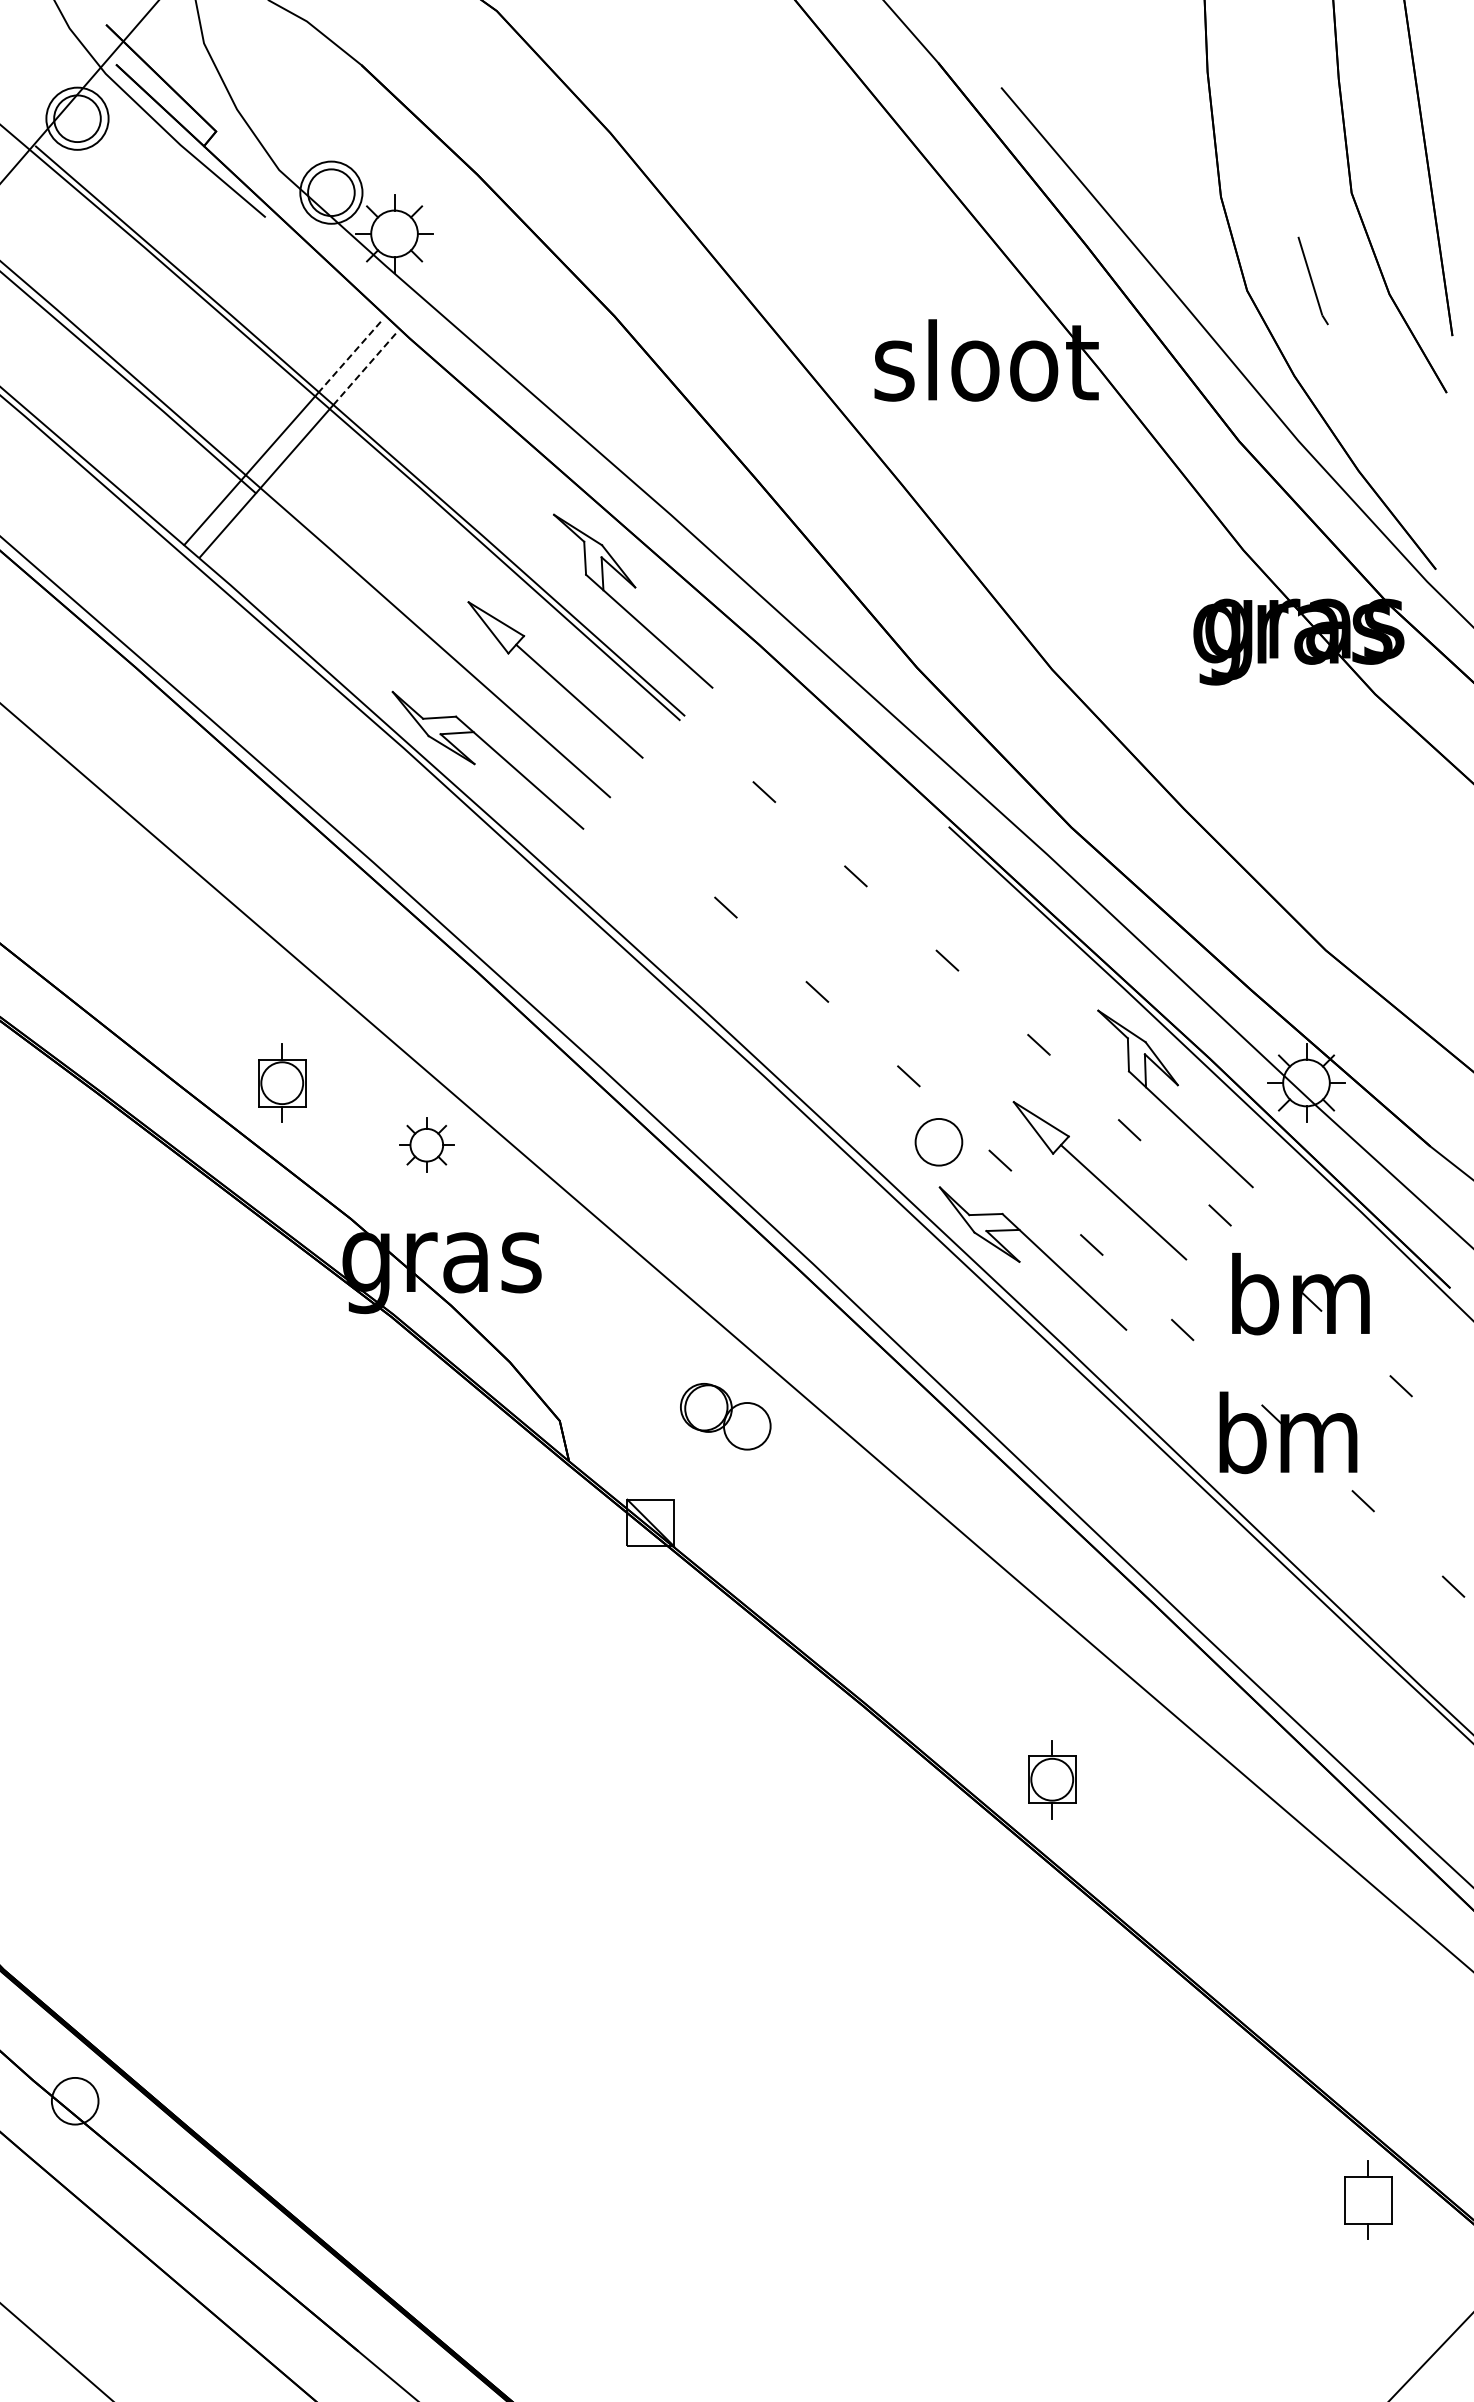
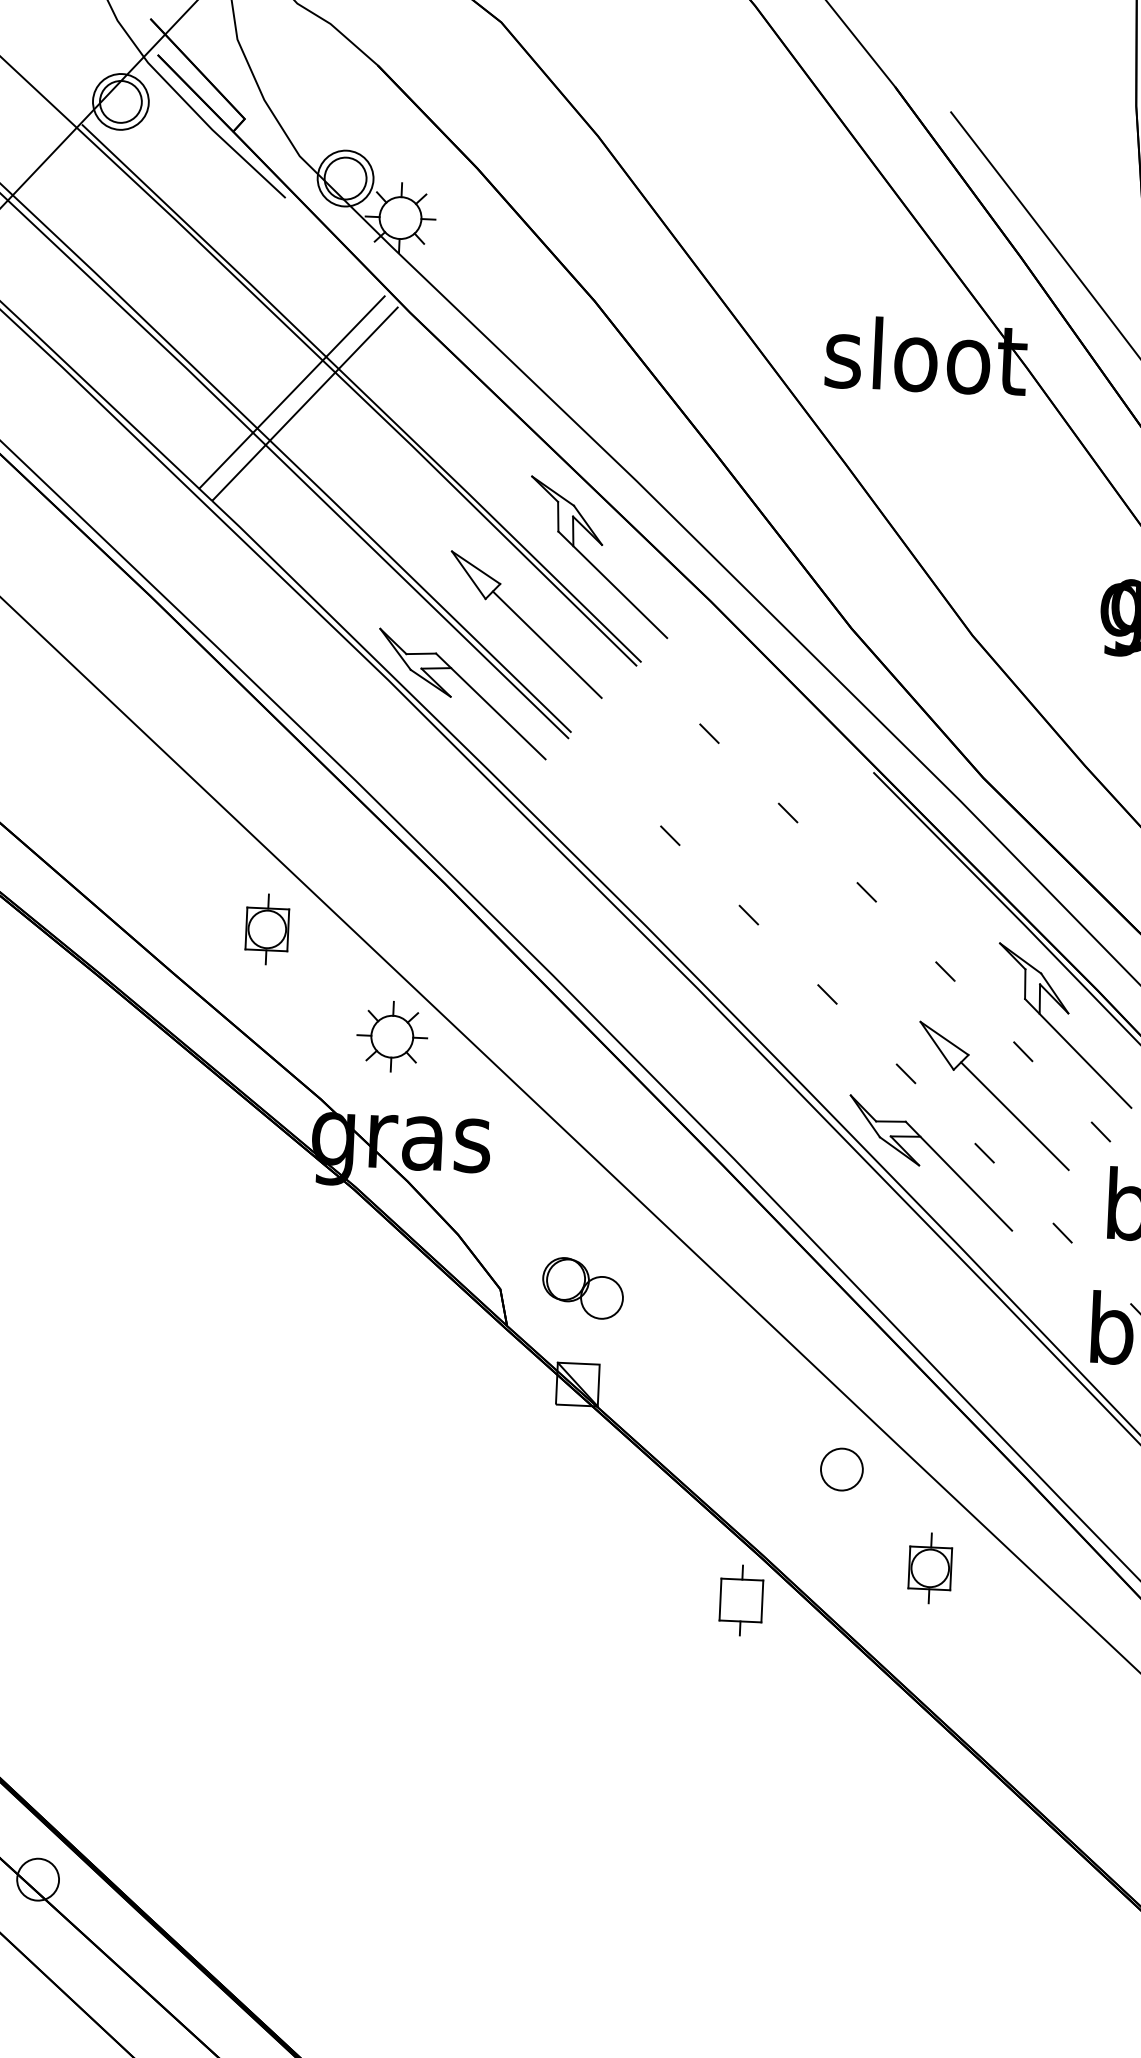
line: (349, 356) -> (355, 326), dashed -> solid
line: (364, 369) -> (368, 338), dashed -> solid
line: (431, 648) -> (416, 591), added
part: (282, 1082) -> (267, 928), moved
part: (938, 1142) -> (841, 1469), moved
part: (426, 1144) -> (392, 1036), size x1.43
part: (725, 1416) -> (582, 1288), moved
part: (843, 1754) -> (741, 1600), added
part: (1052, 1779) -> (930, 1568), moved

